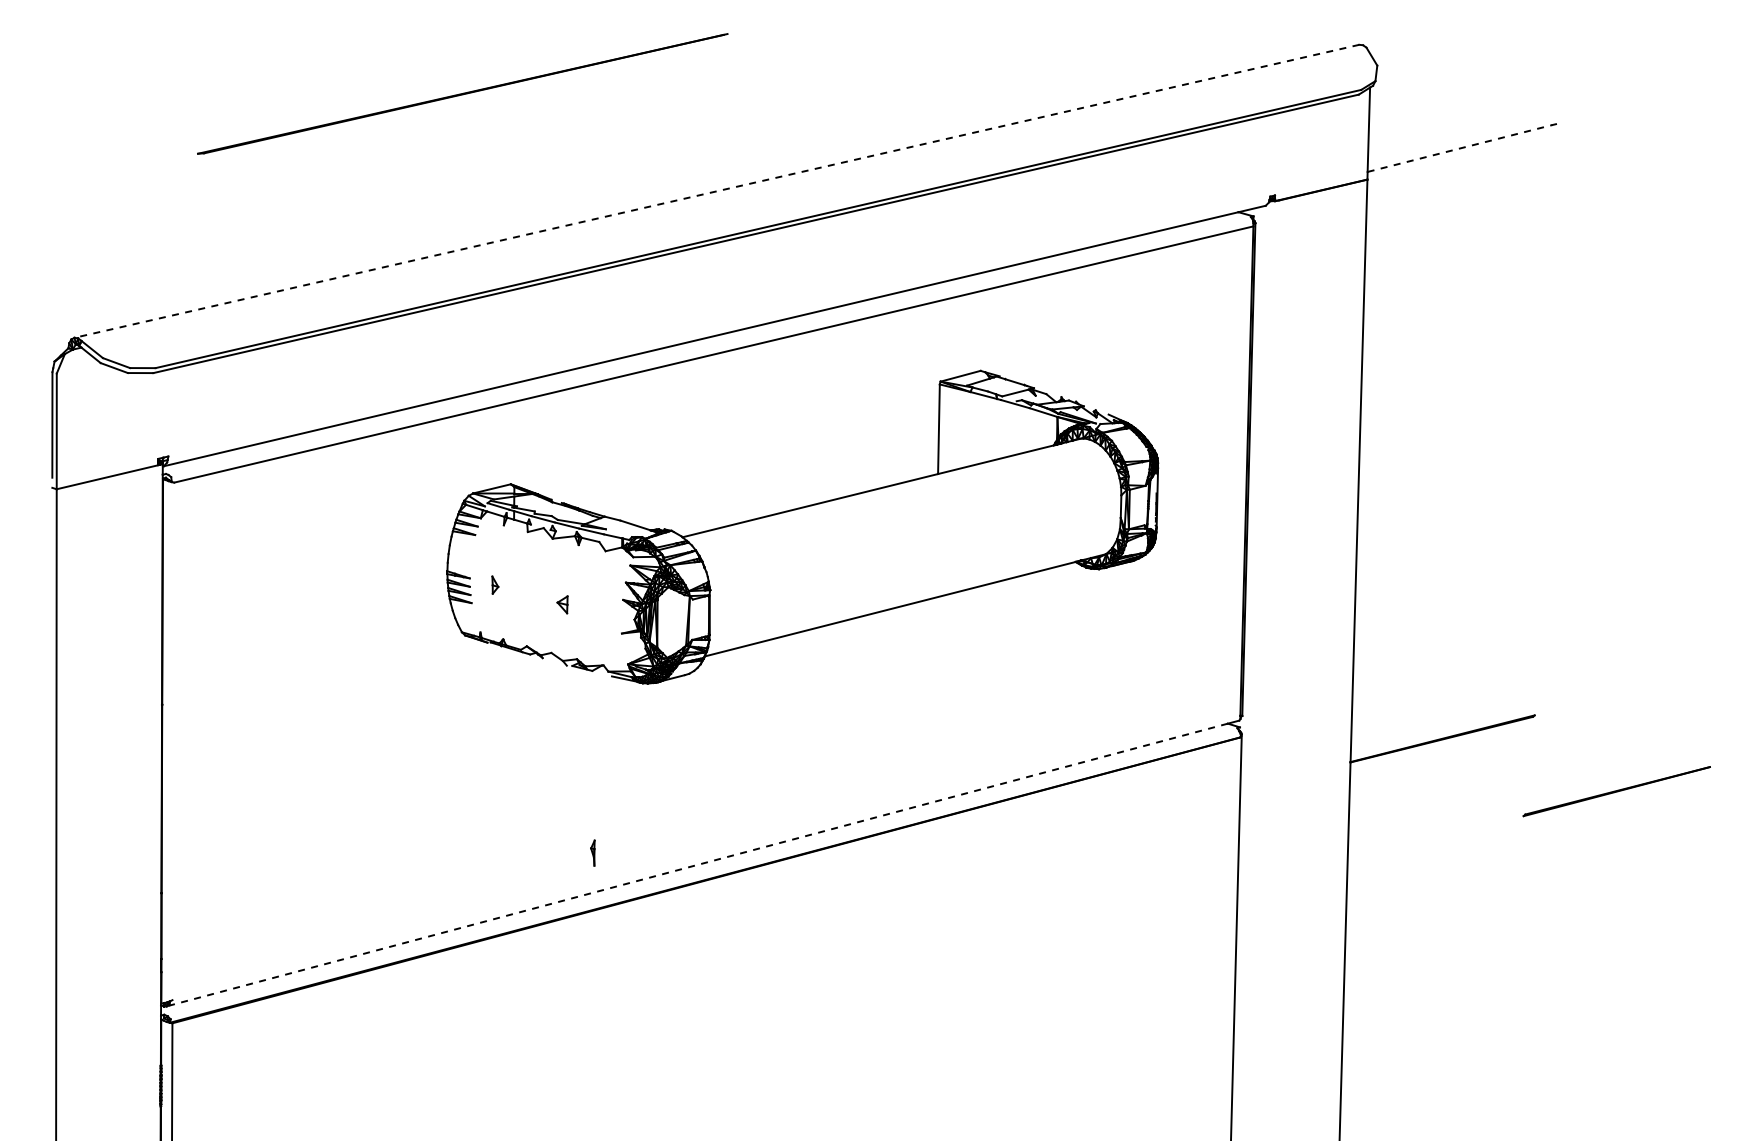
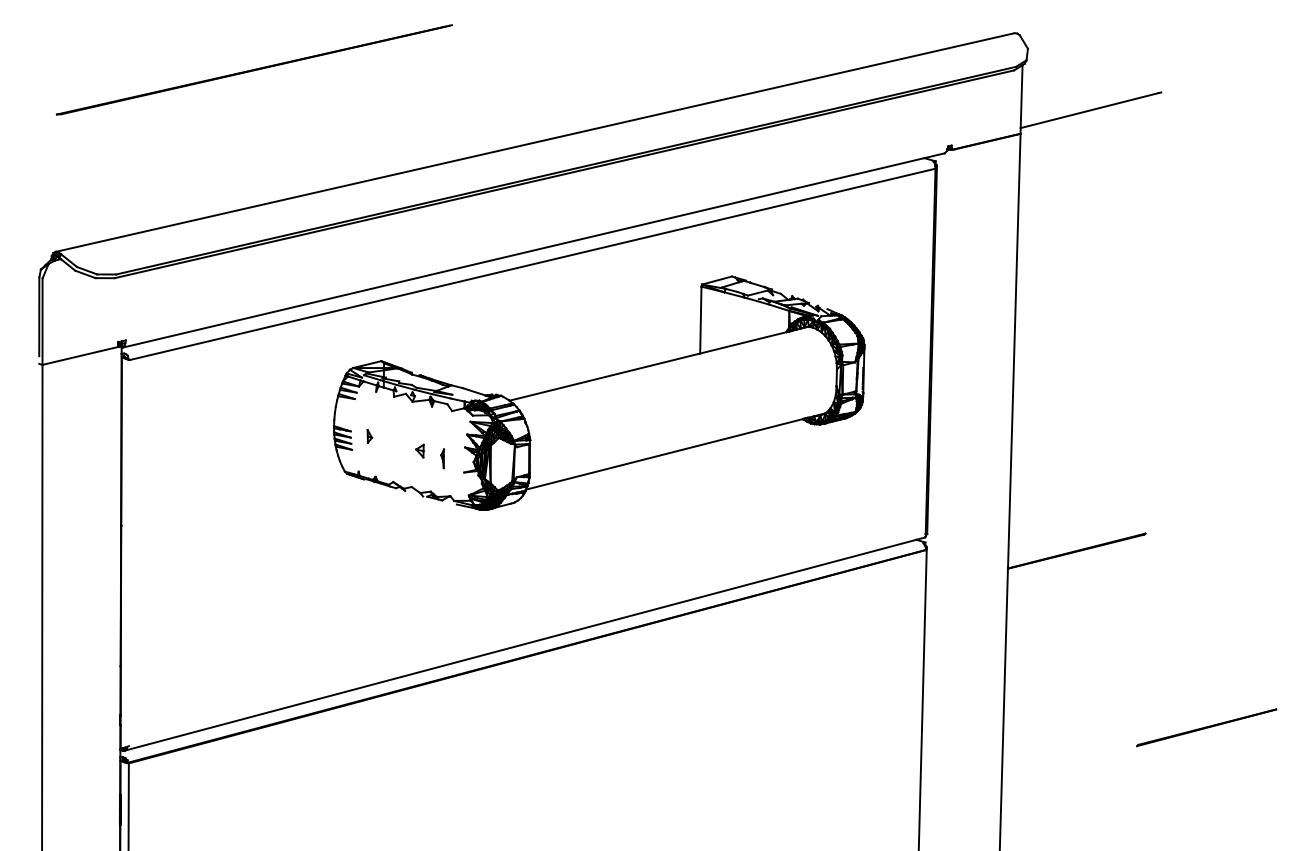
line: (462, 93) -> (254, 69), moved
line: (1460, 148) -> (1090, 110), dashed -> solid
line: (716, 191) -> (534, 142), dashed -> solid
line: (1616, 791) -> (1206, 727), moved
part: (592, 852) -> (442, 458), moved
line: (696, 865) -> (519, 645), dashed -> solid

